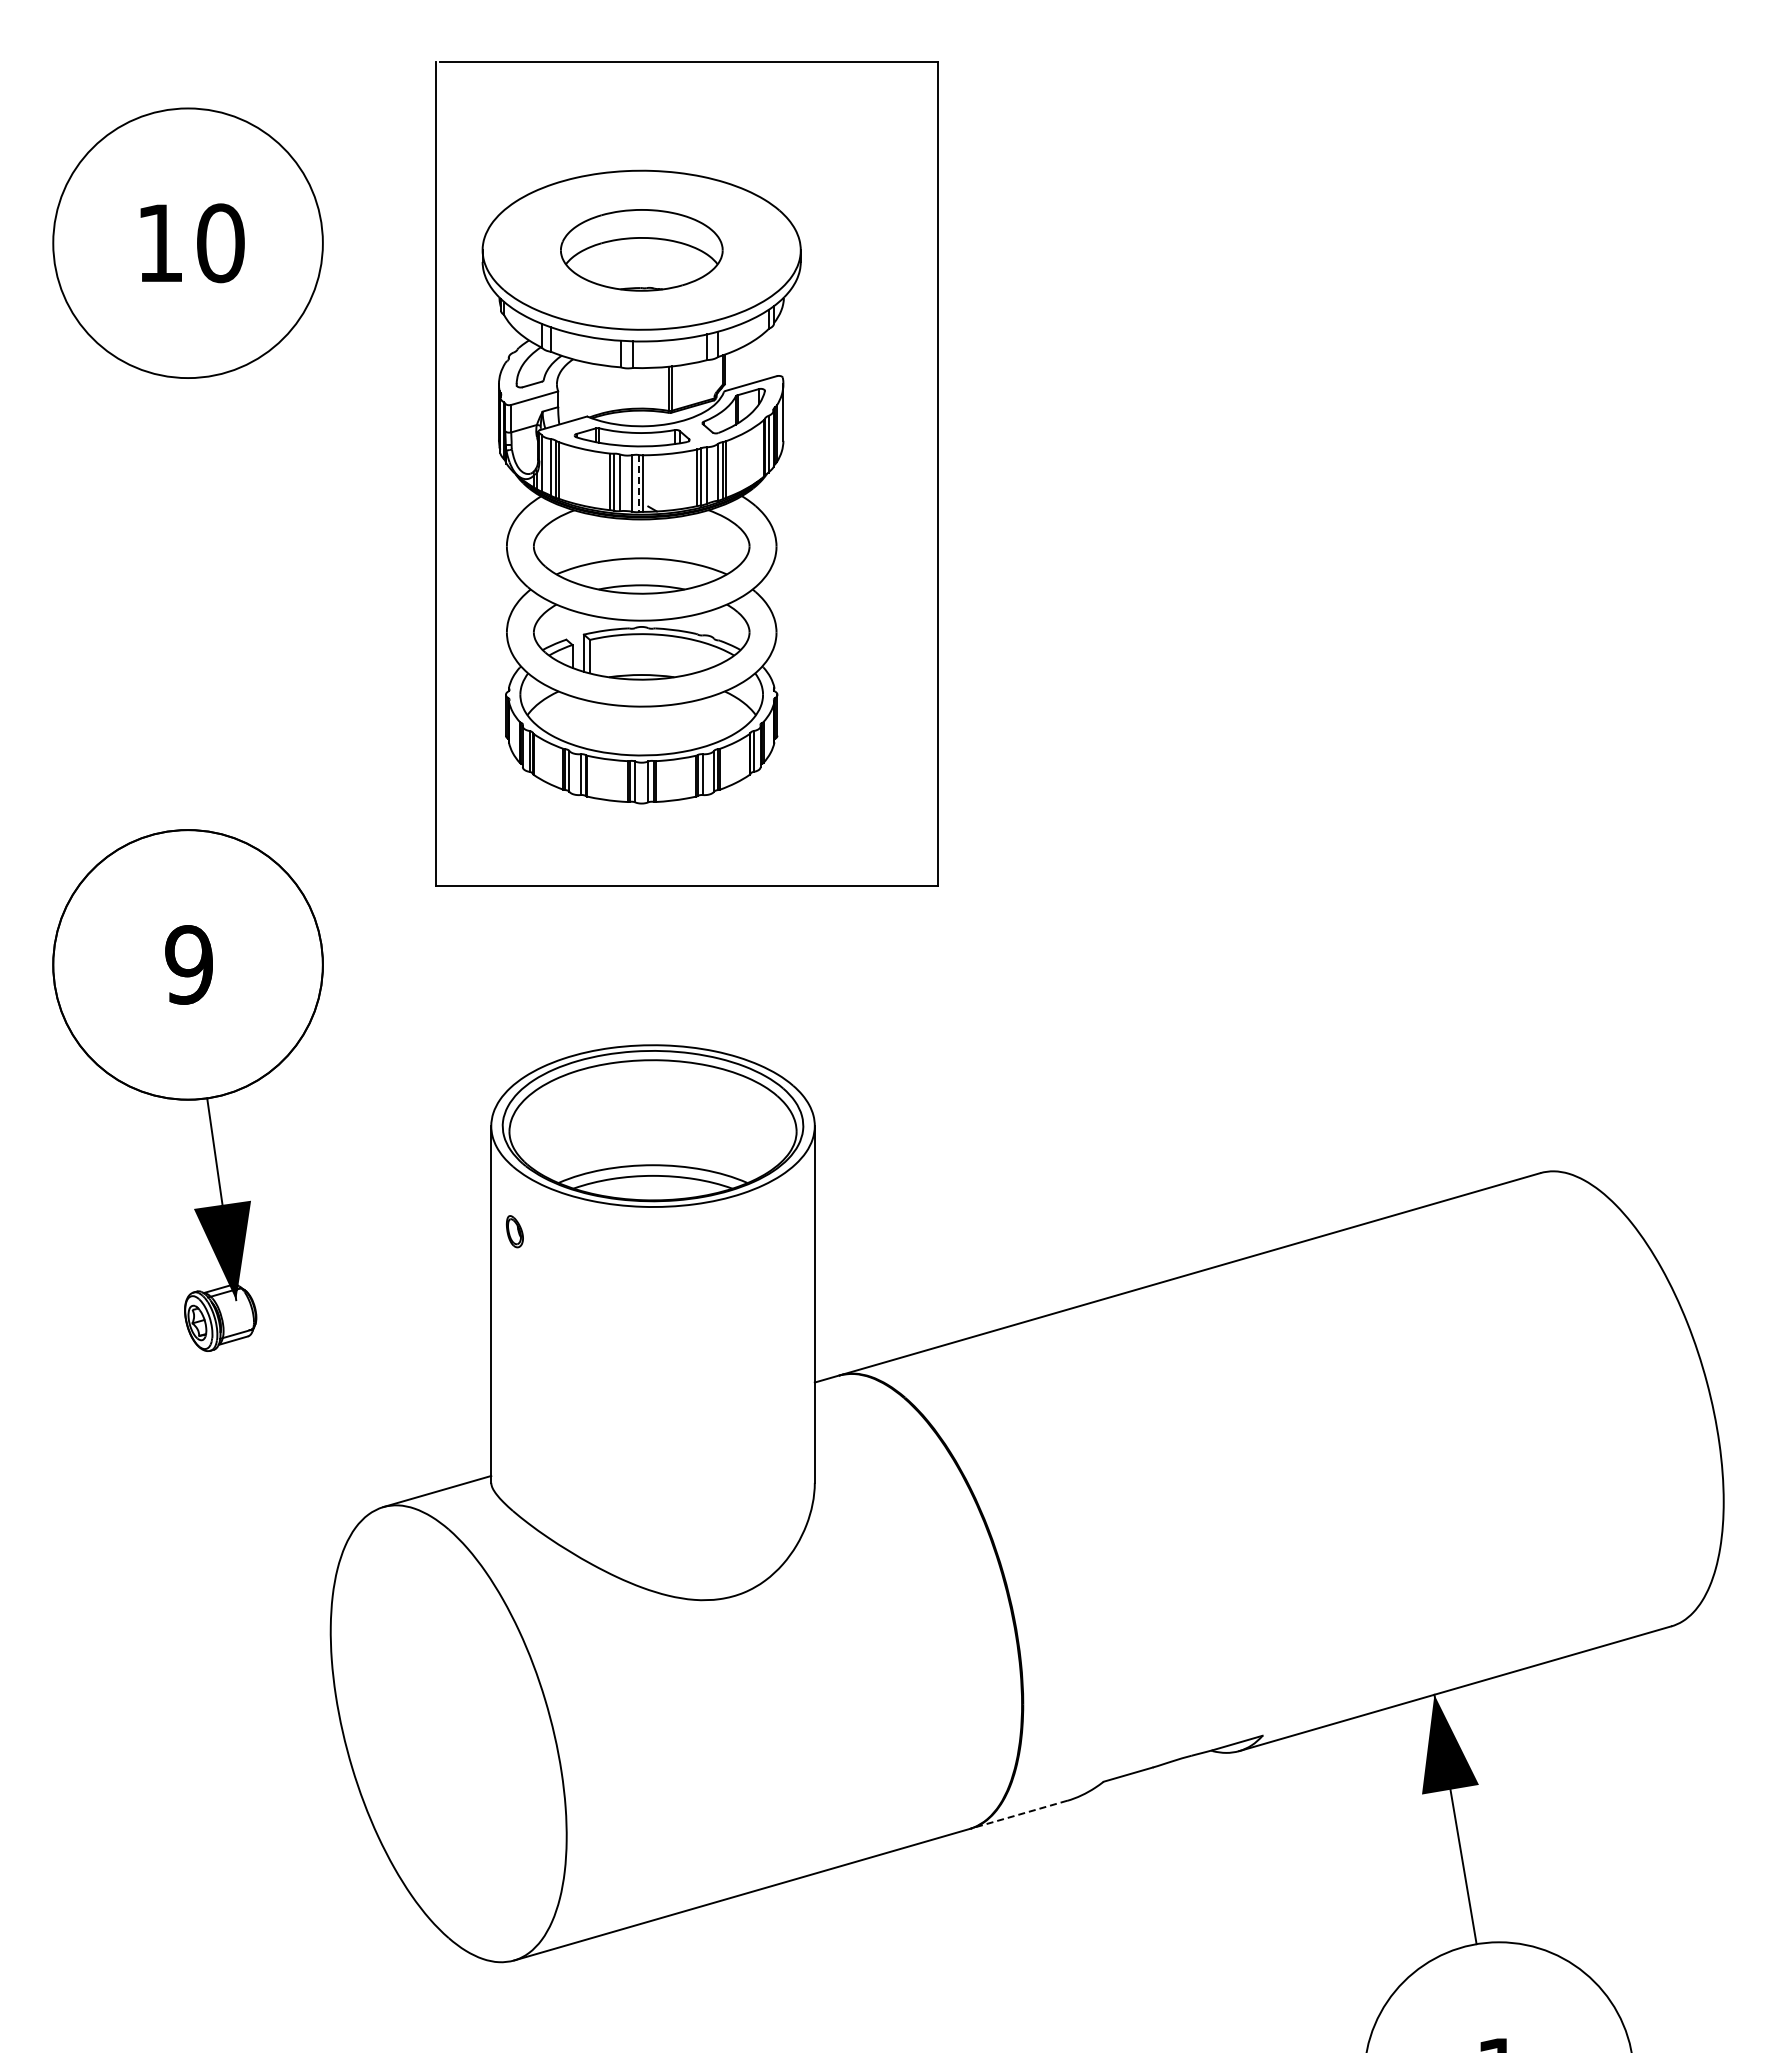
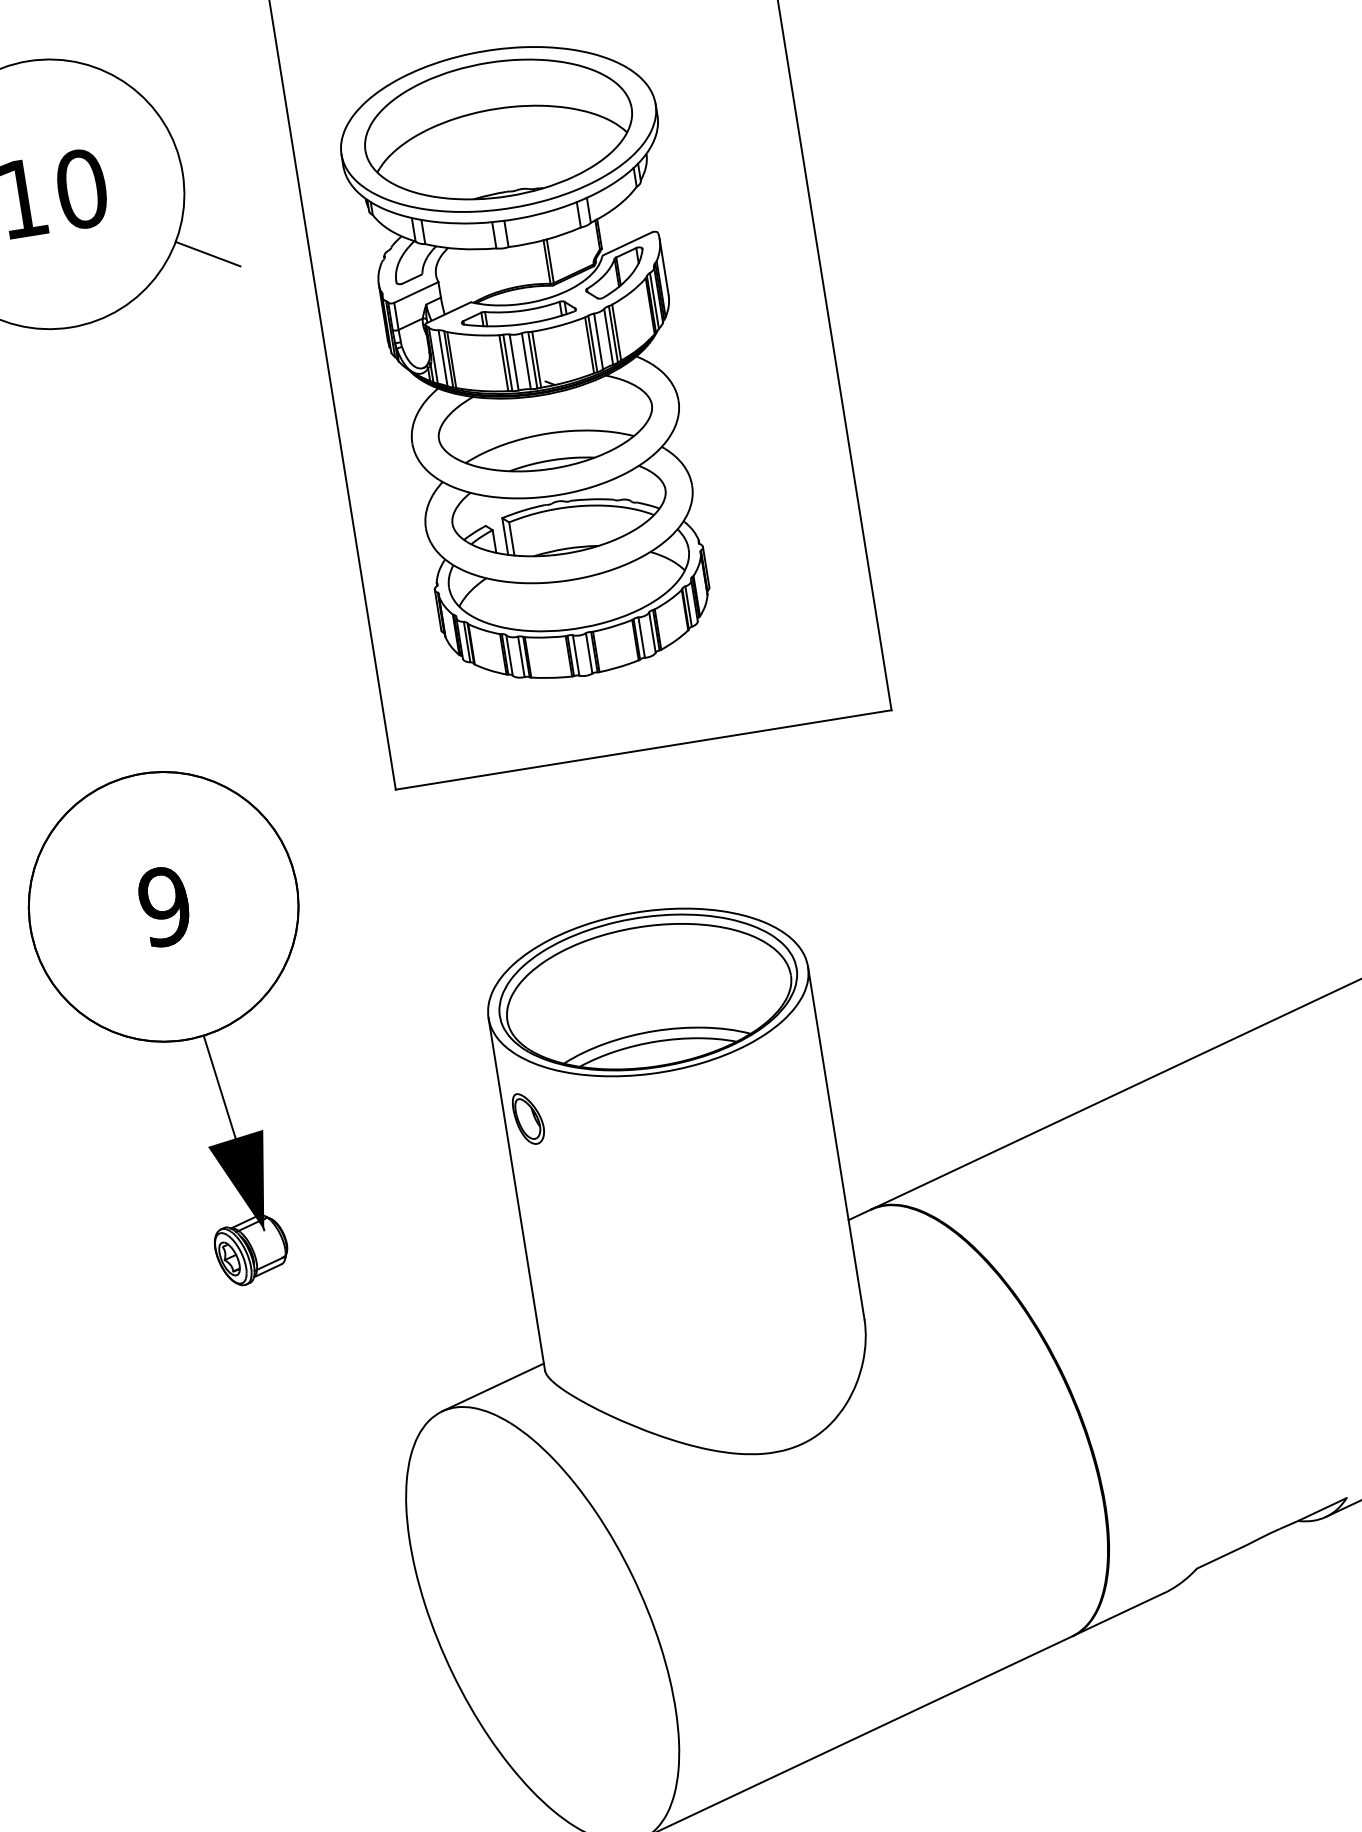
part: (641, 250) -> (498, 129), size x1.67
line: (335, 327) -> (208, 254), added
line: (638, 483) -> (532, 360), dashed -> solid
part: (514, 1231) -> (528, 1118), size x1.67
line: (1018, 1814) -> (1118, 1614), dashed -> solid

